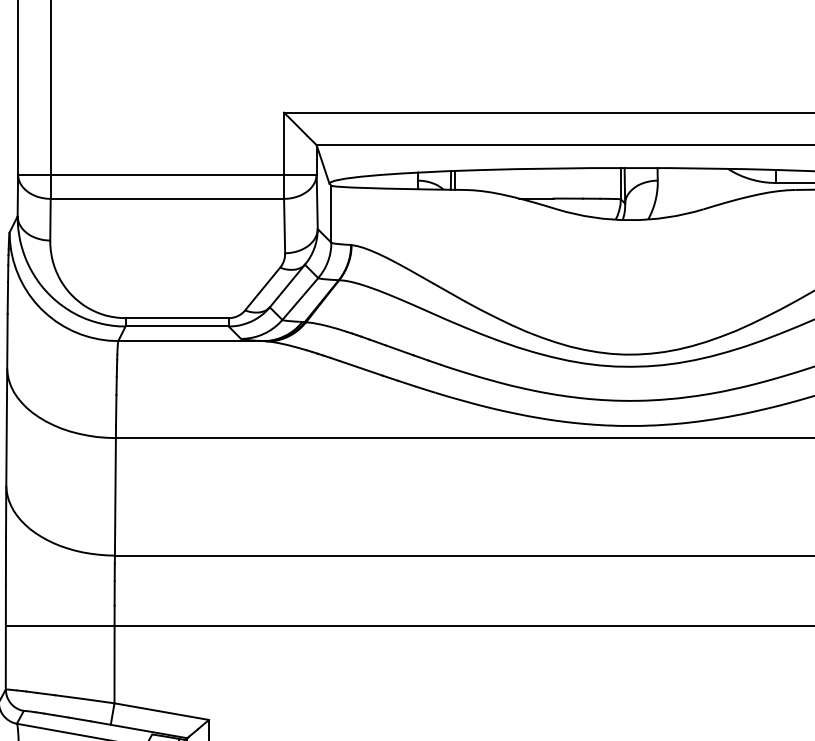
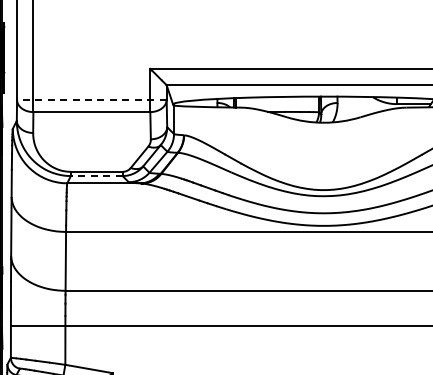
line: (166, 173) -> (91, 99), solid -> dashed
line: (176, 327) -> (96, 176), solid -> dashed

